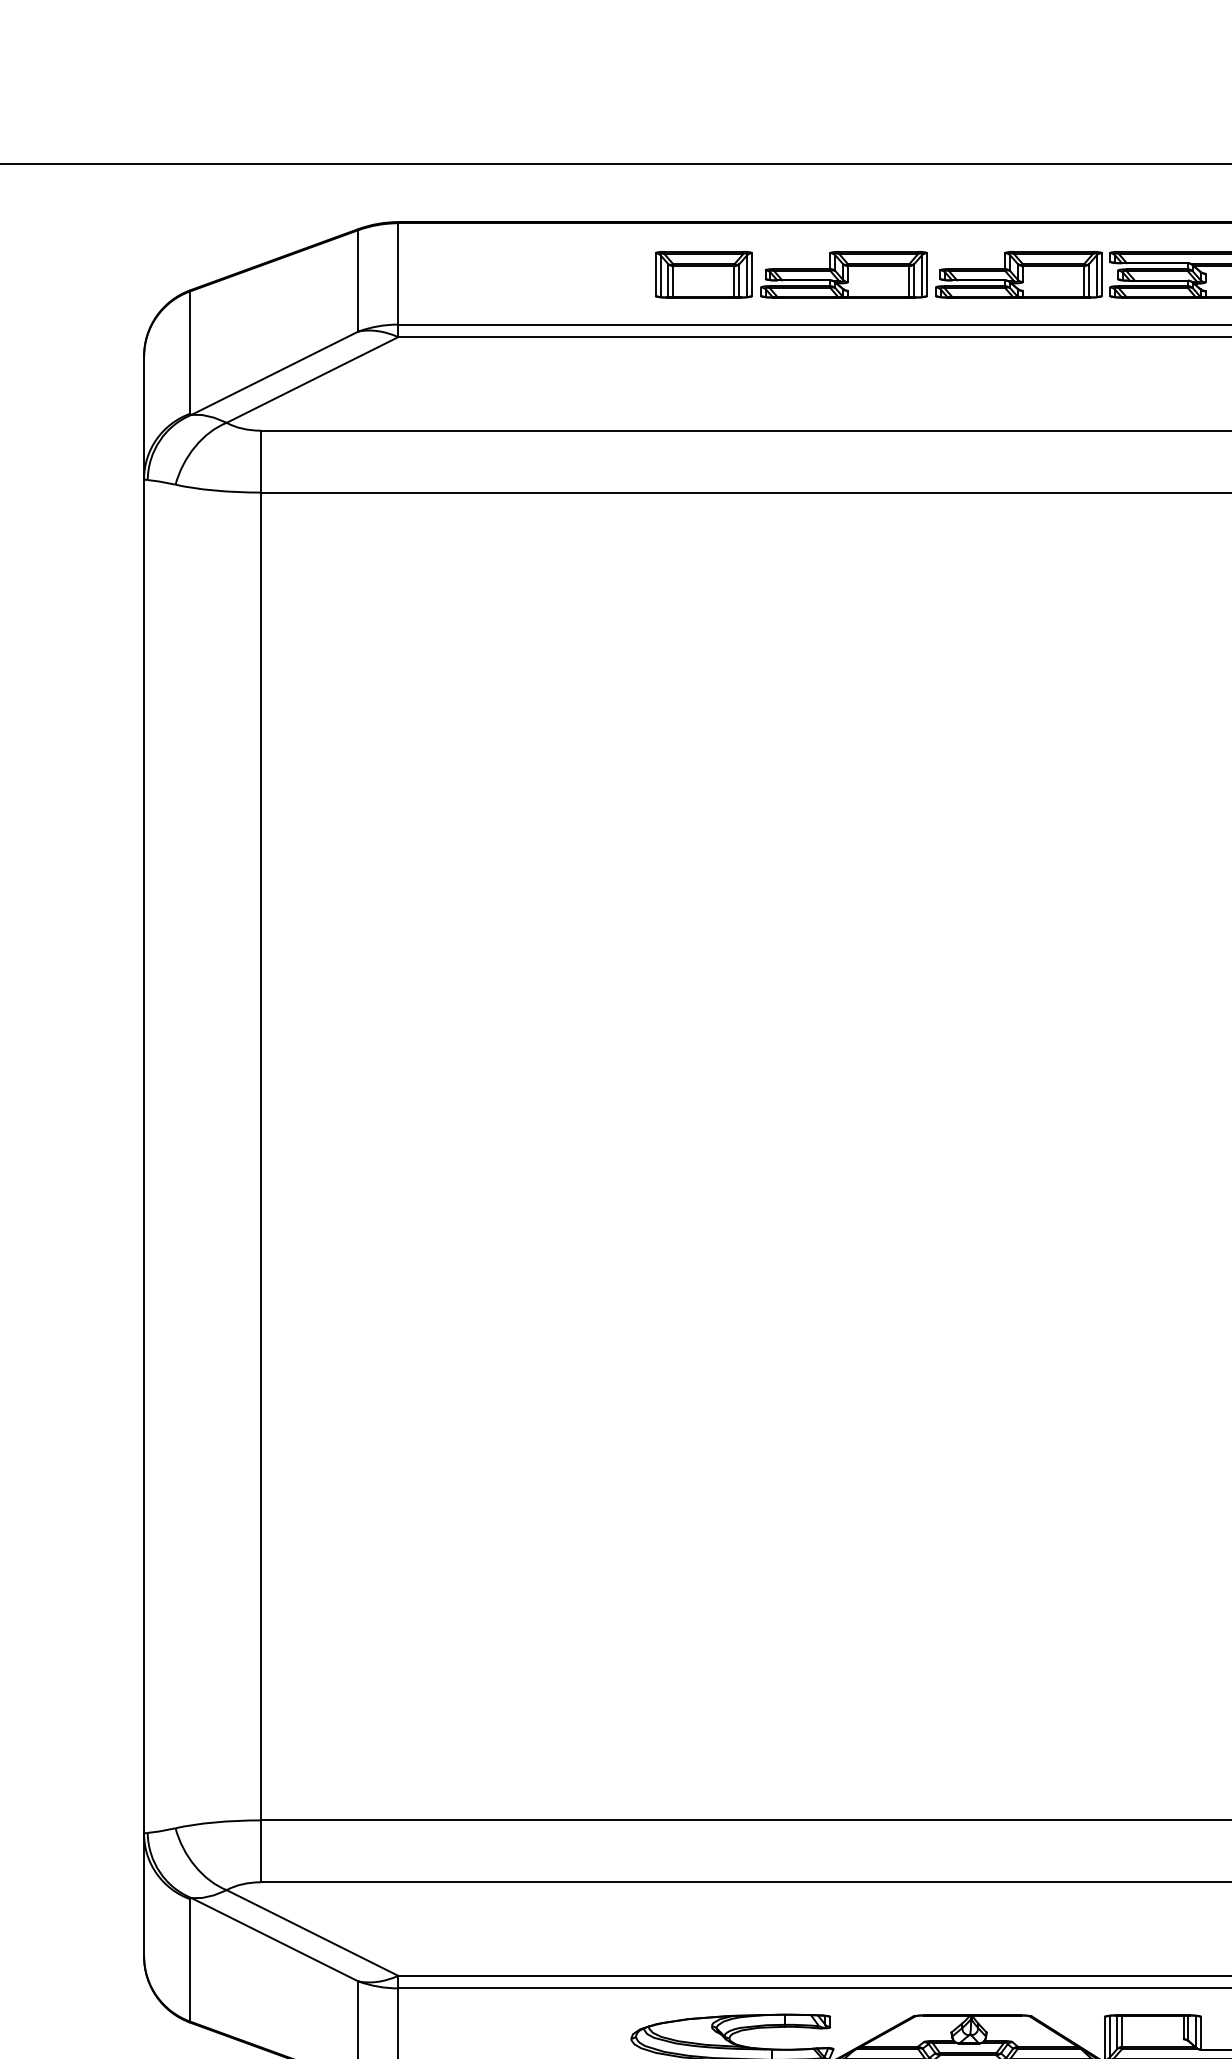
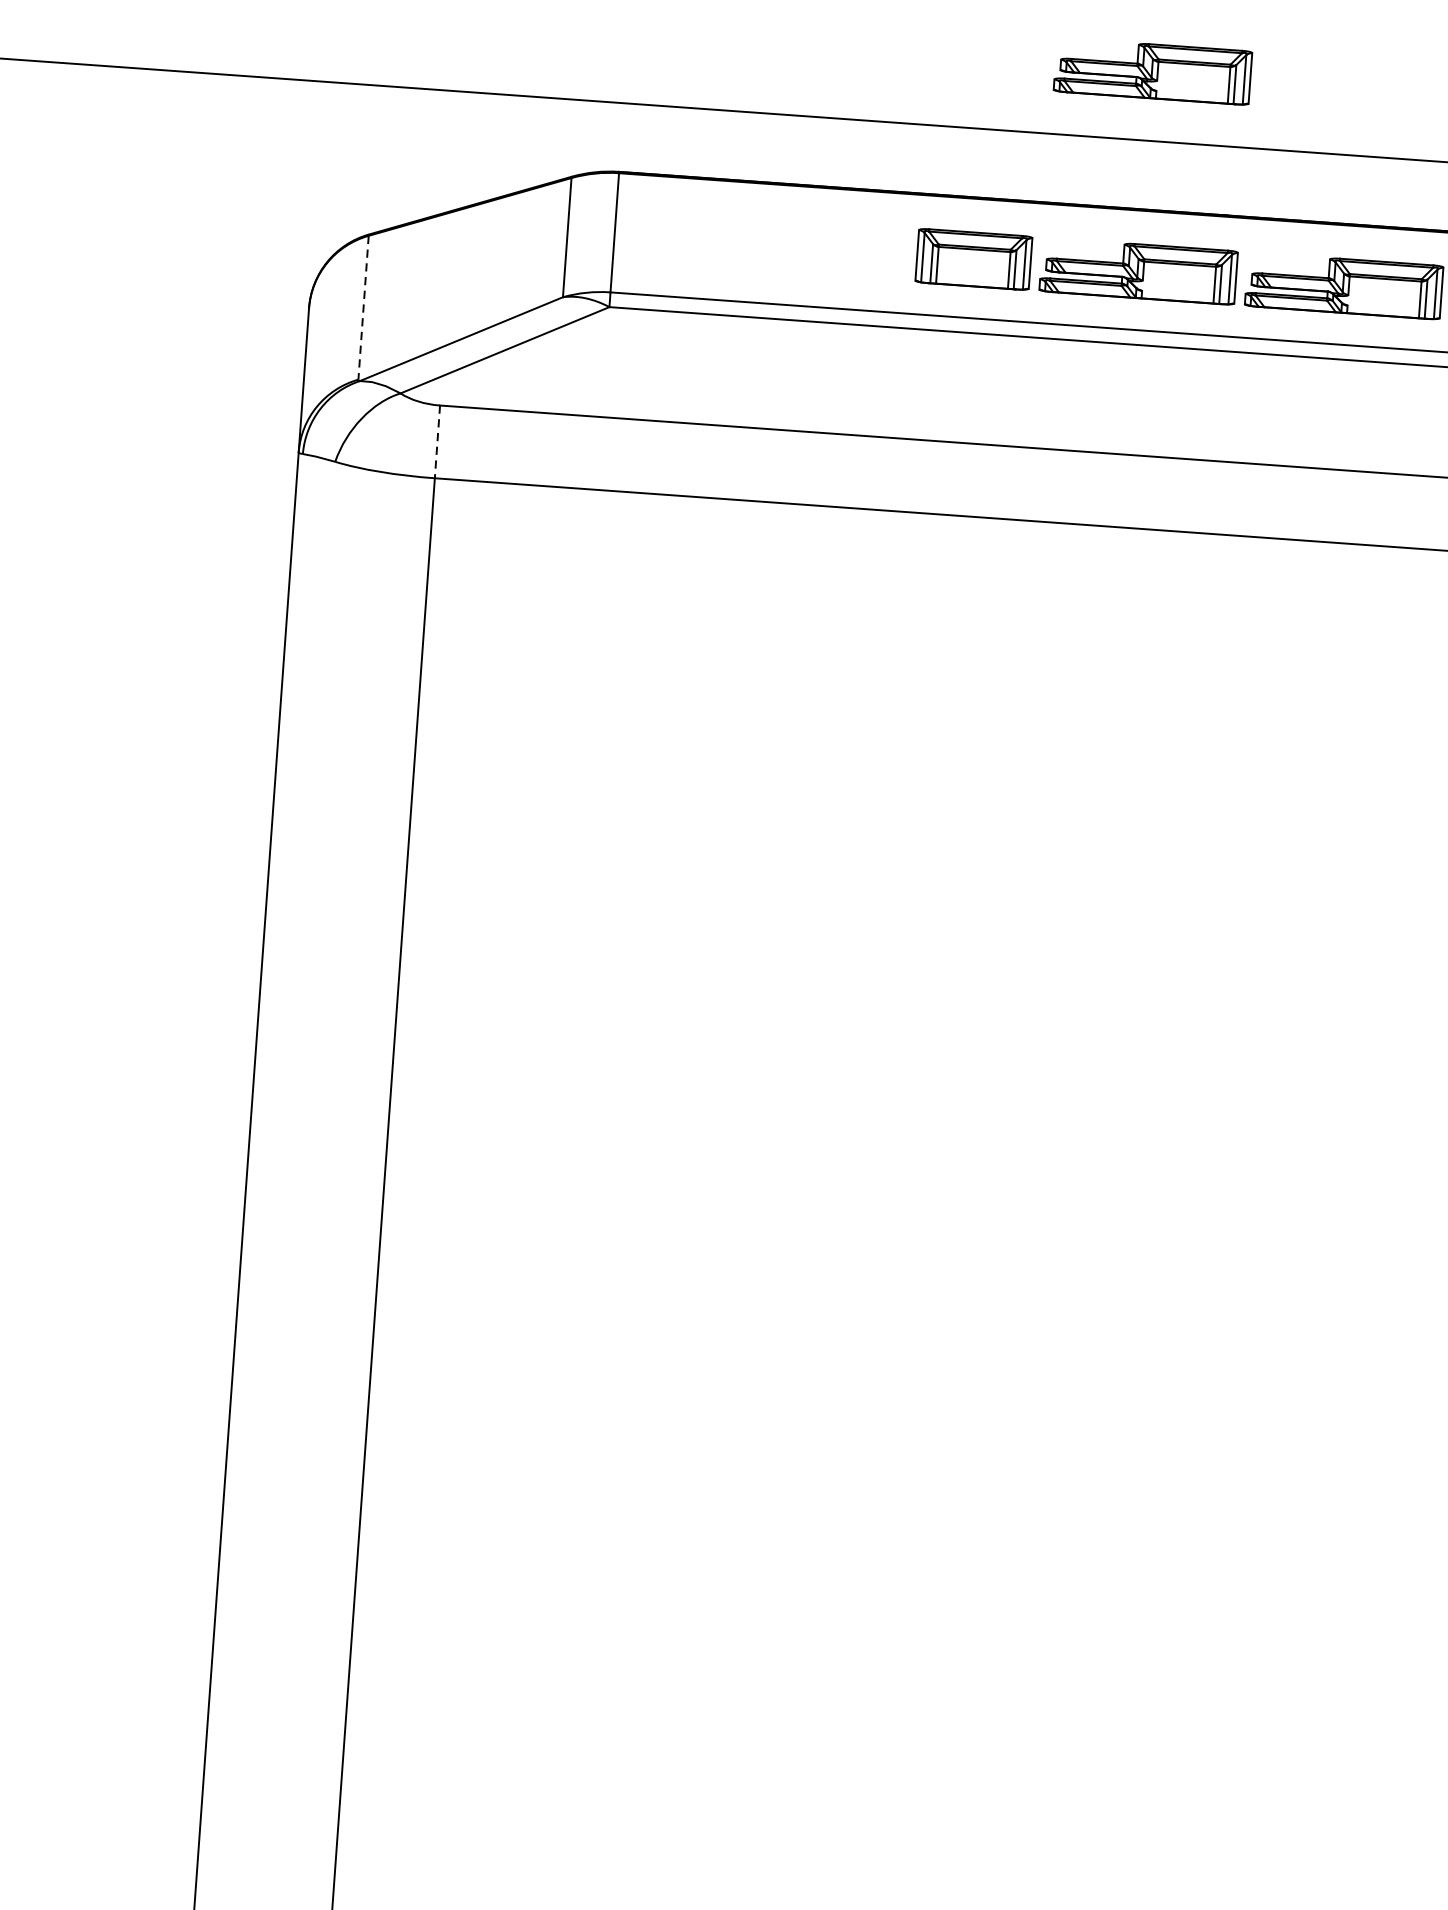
part: (843, 104) -> (1152, 71), added
line: (190, 353) -> (363, 308), solid -> dashed
line: (260, 461) -> (437, 441), solid -> dashed

